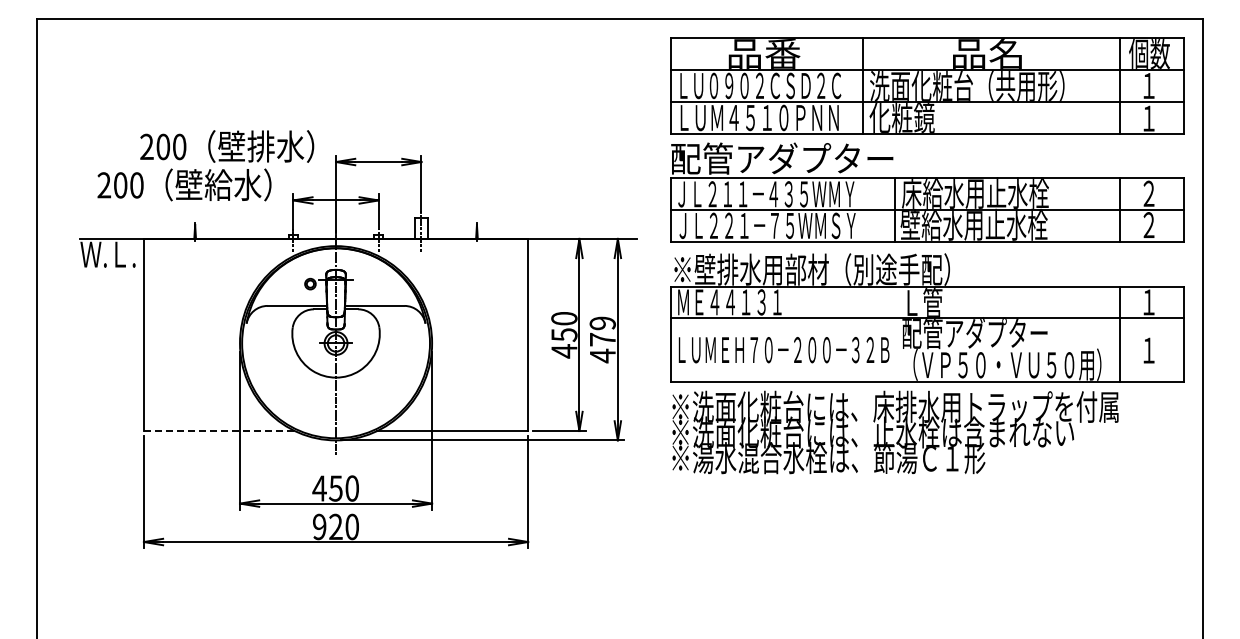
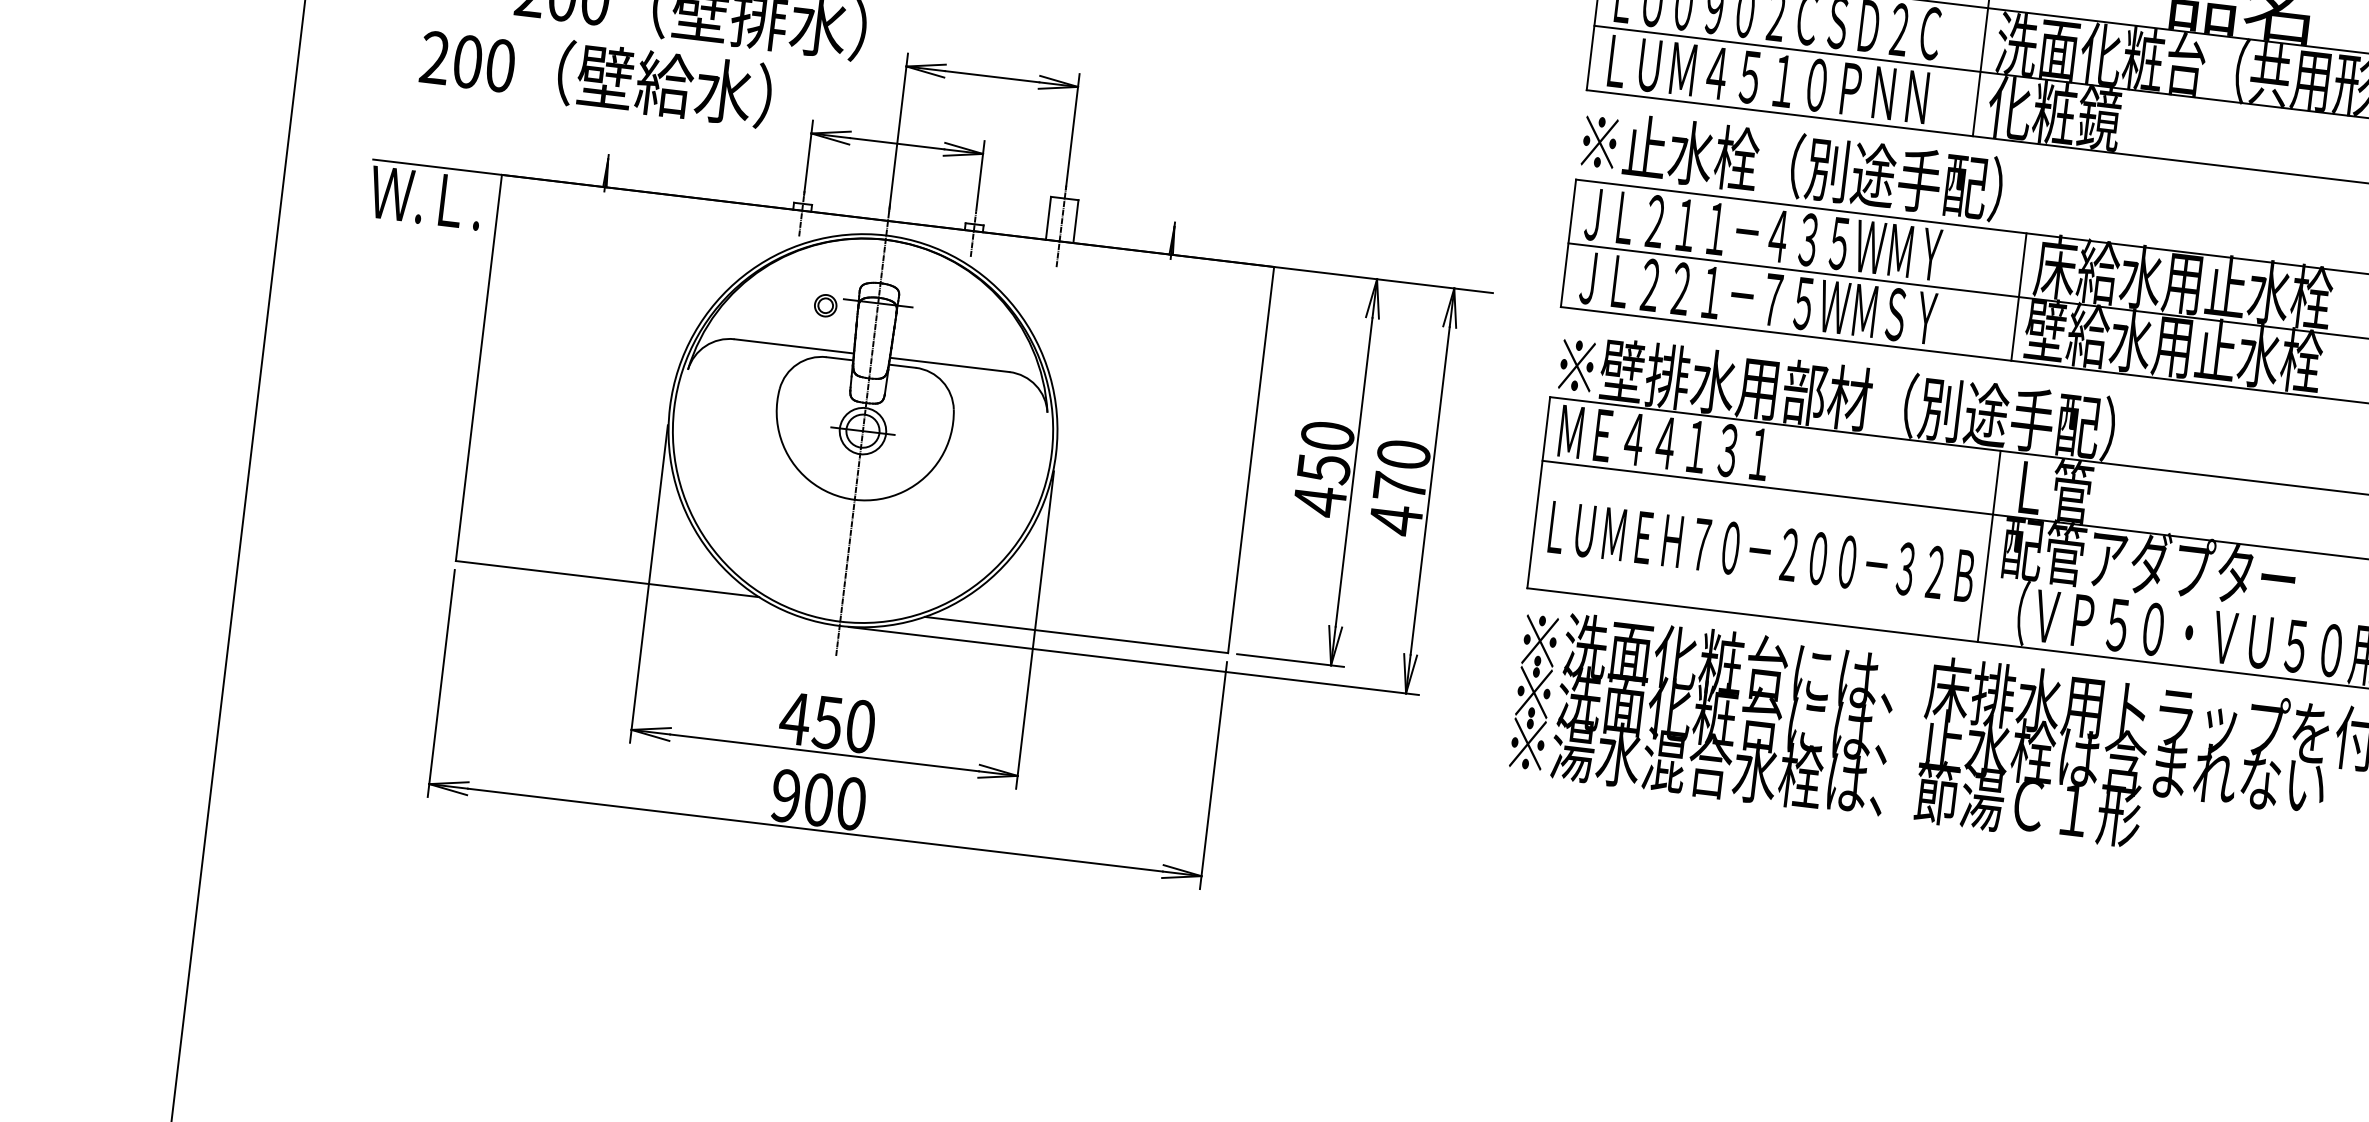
text: (782, 158) -> (1804, 166), 配管アダプター -> ※止水栓（別途手配）
text: (602, 323) -> (1403, 454), 479 -> 470
line: (895, 333) -> (1989, 545), added
line: (219, 431) -> (607, 580), dashed -> solid
text: (335, 526) -> (817, 798), 920 -> 900

